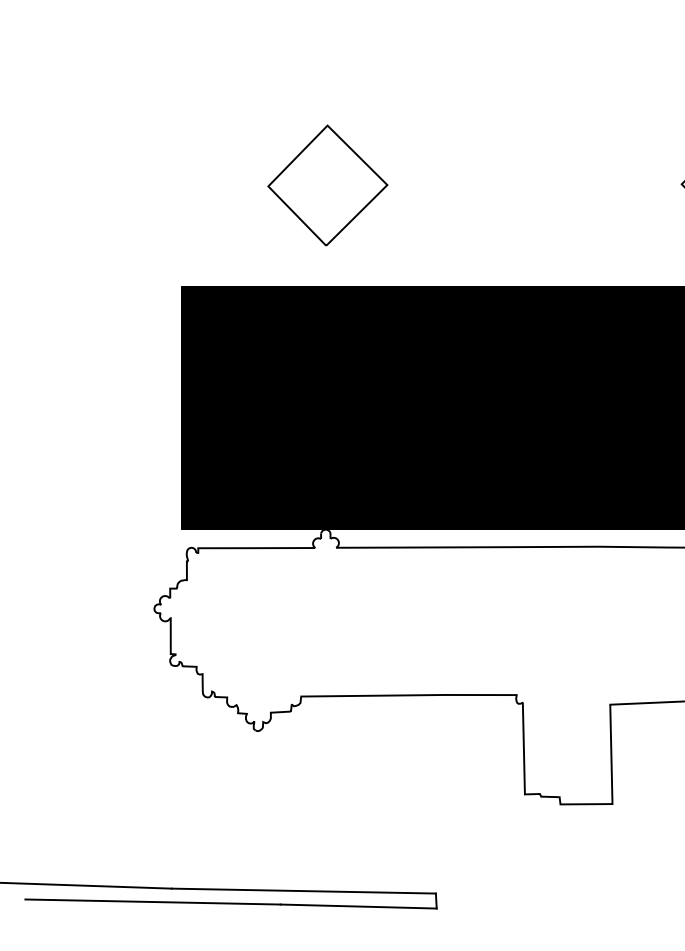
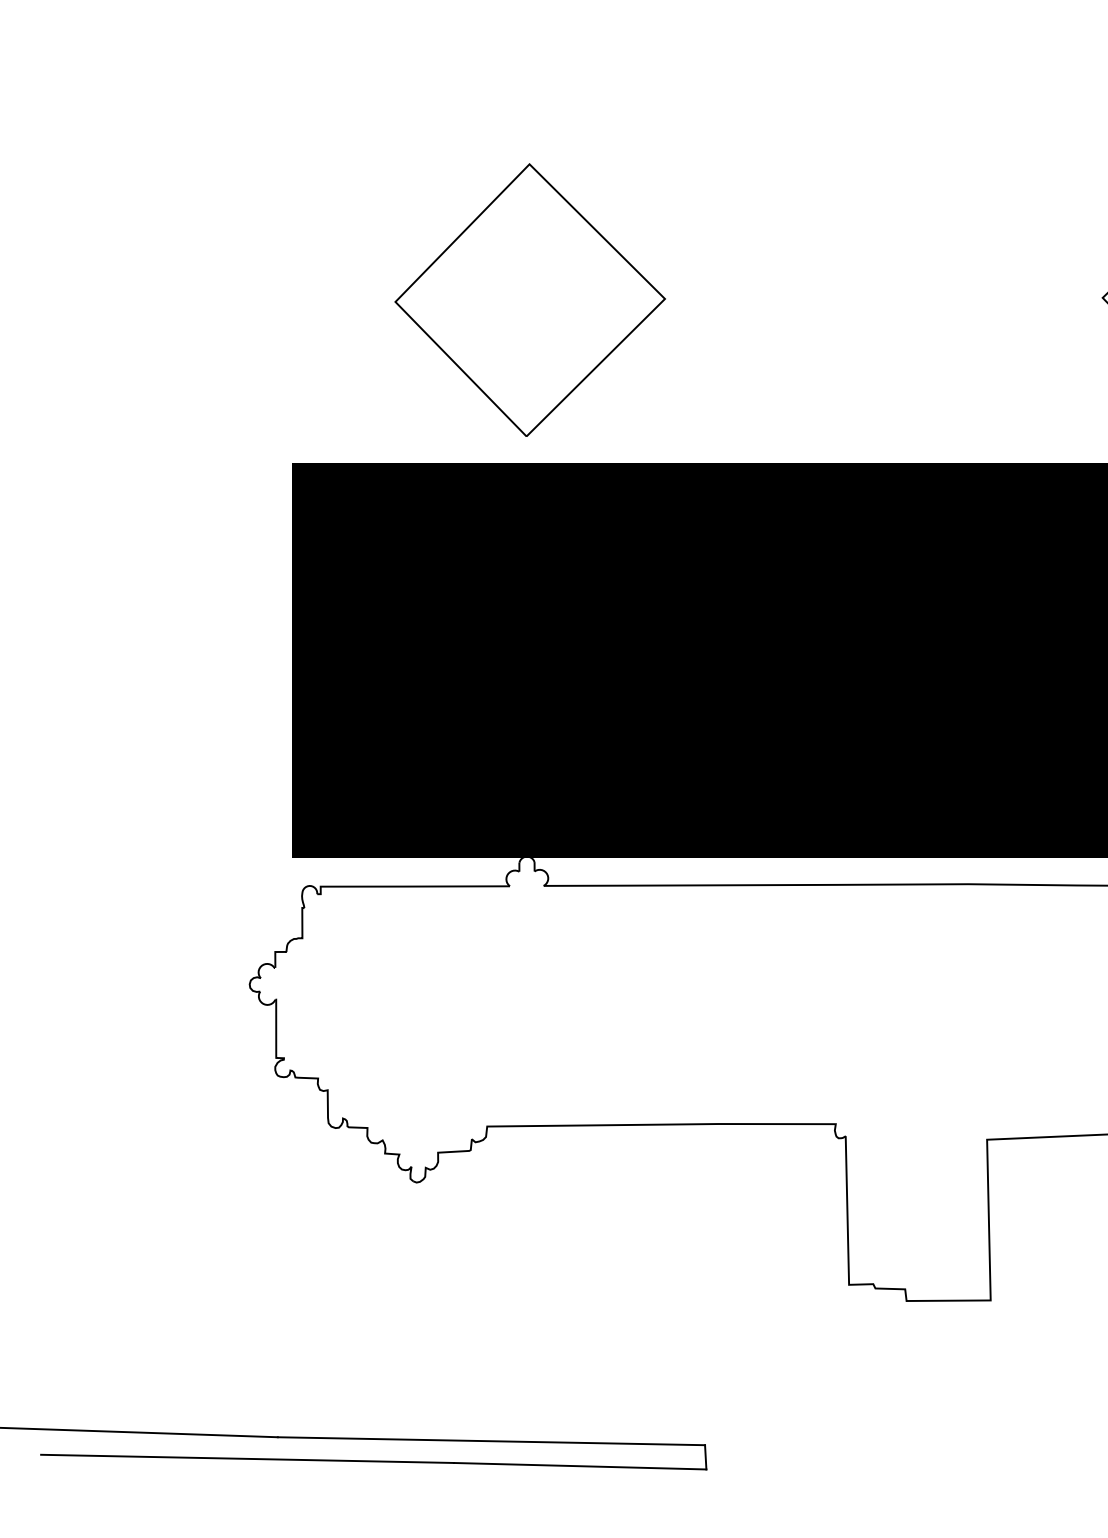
part: (327, 185) -> (529, 299), size x1.4

